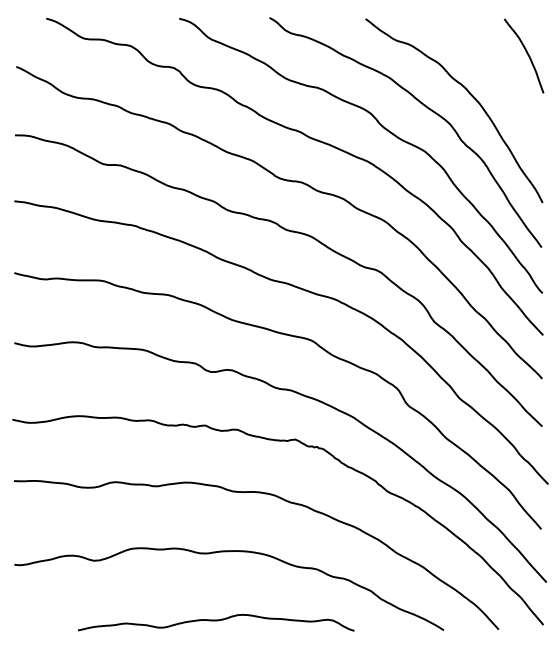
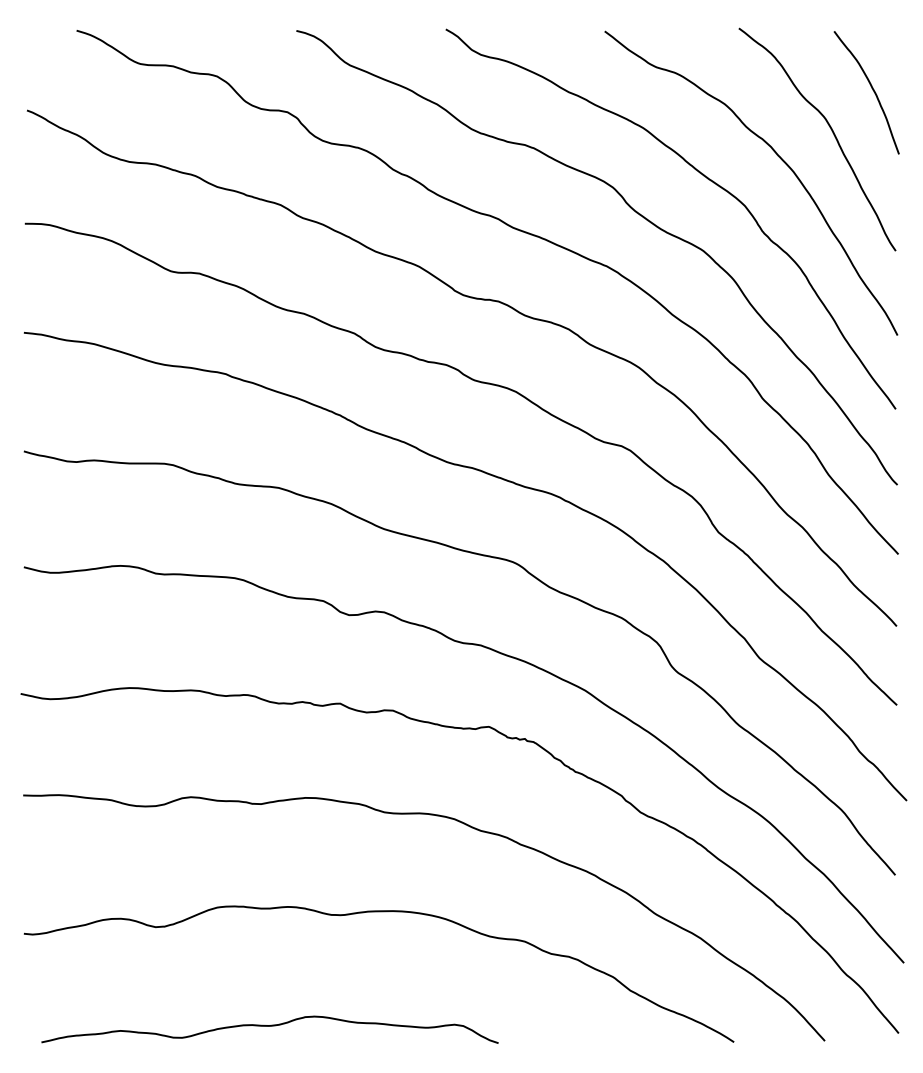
curve: (502, 79) -> (831, 131), added
curve: (216, 621) -> (270, 1027), moved

